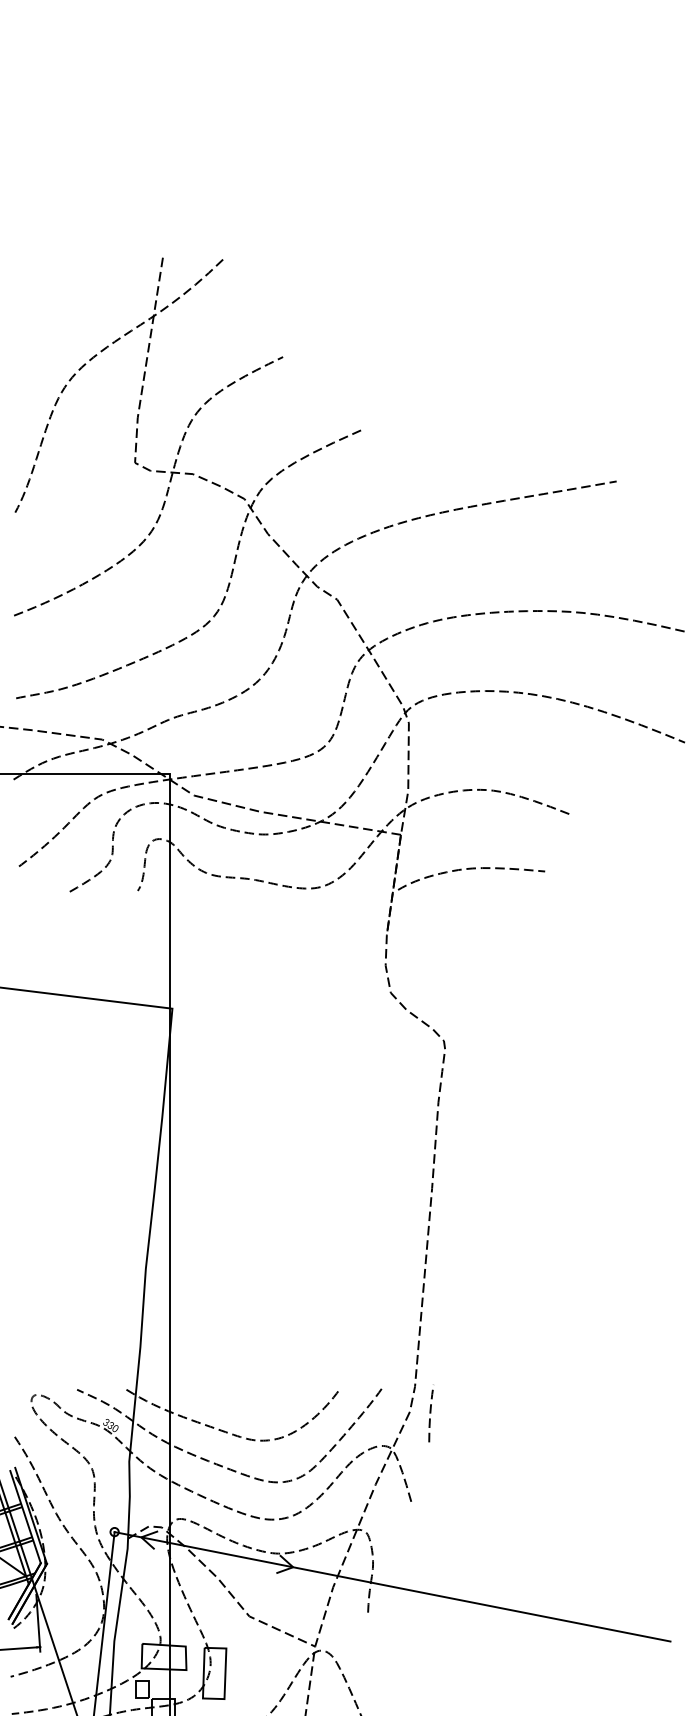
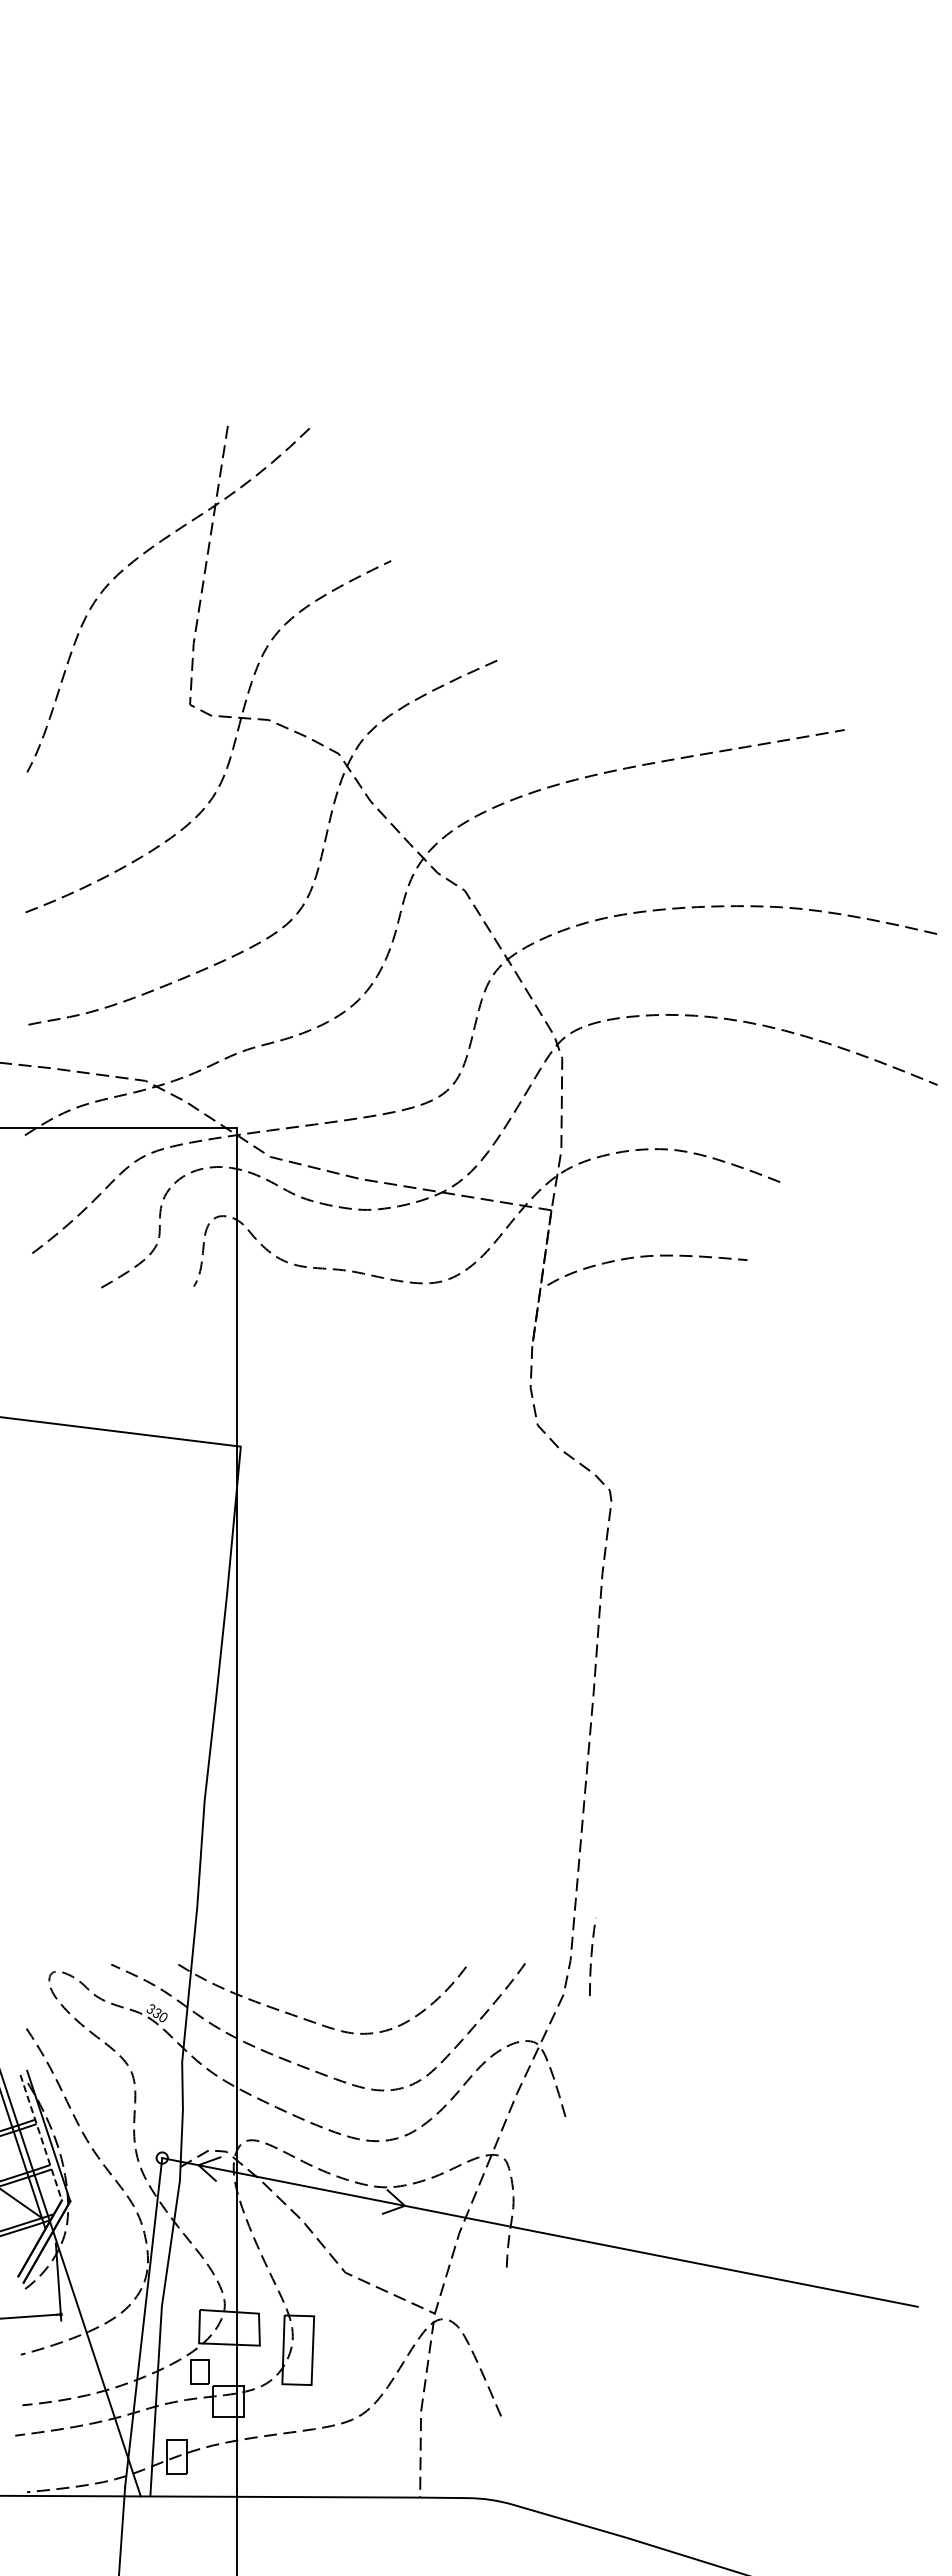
curve: (431, 1413) -> (592, 1956), moved
line: (25, 1517) -> (41, 2138), solid -> dashed

